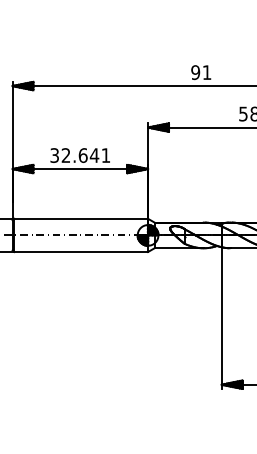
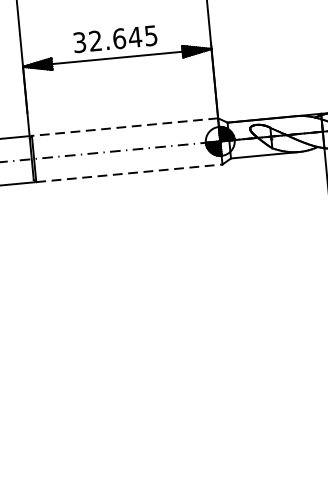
text: (105, 155) -> (150, 35), 32.641 -> 32.645
line: (81, 218) -> (125, 126), solid -> dashed
line: (81, 252) -> (129, 173), solid -> dashed

